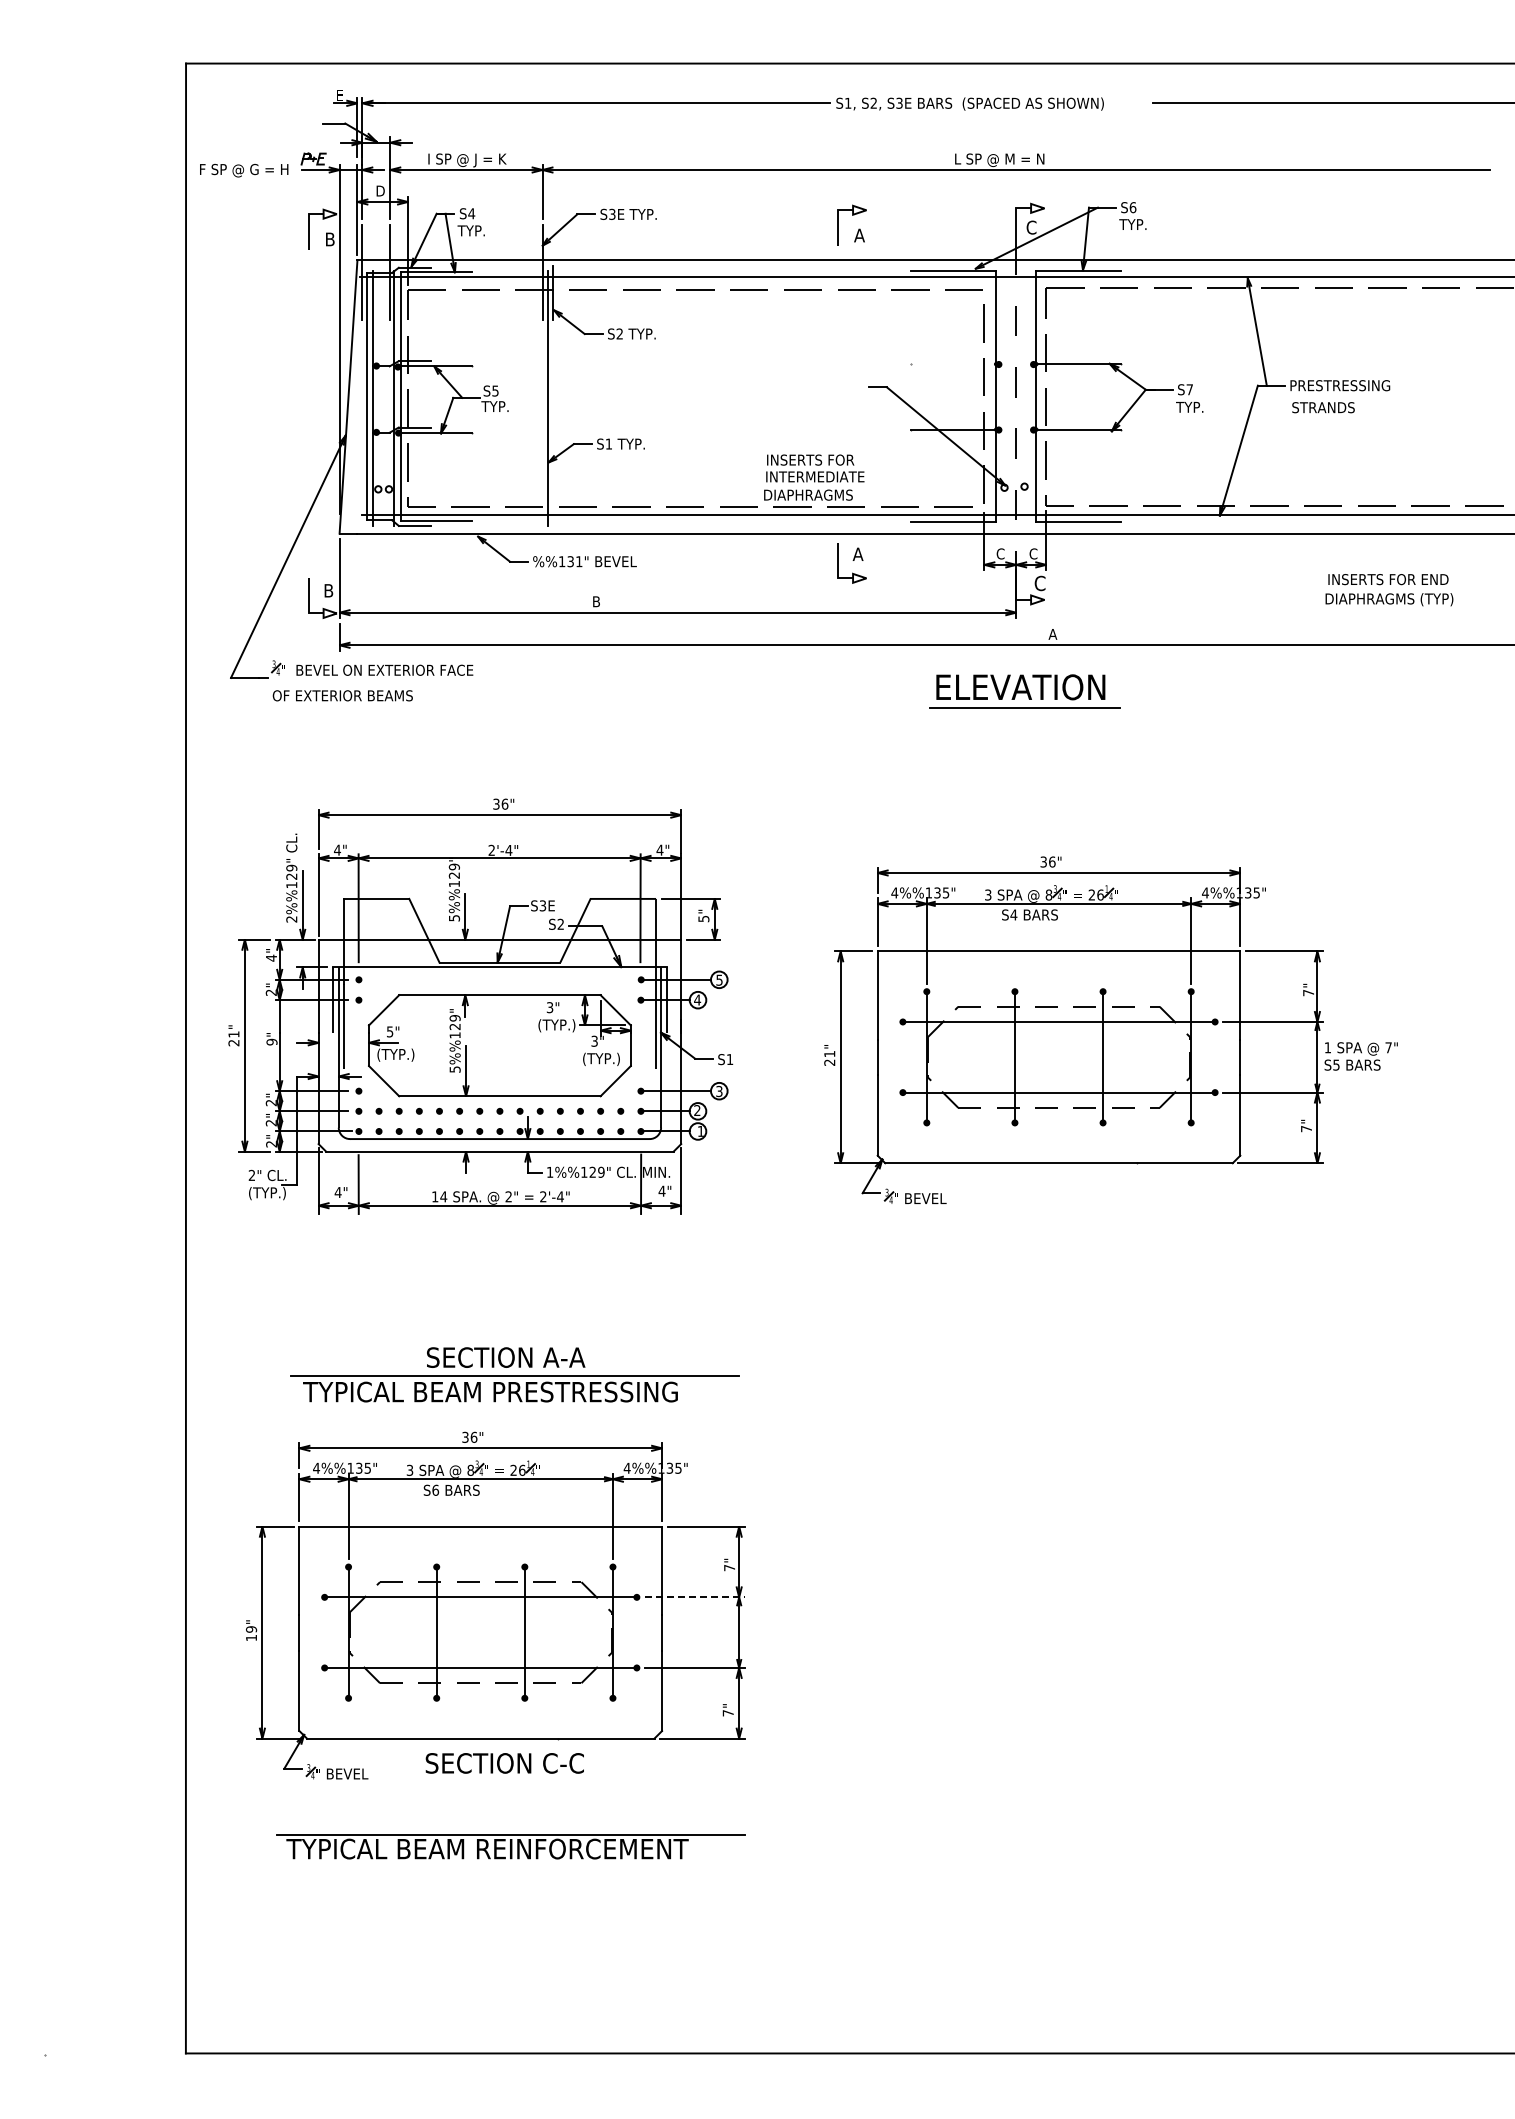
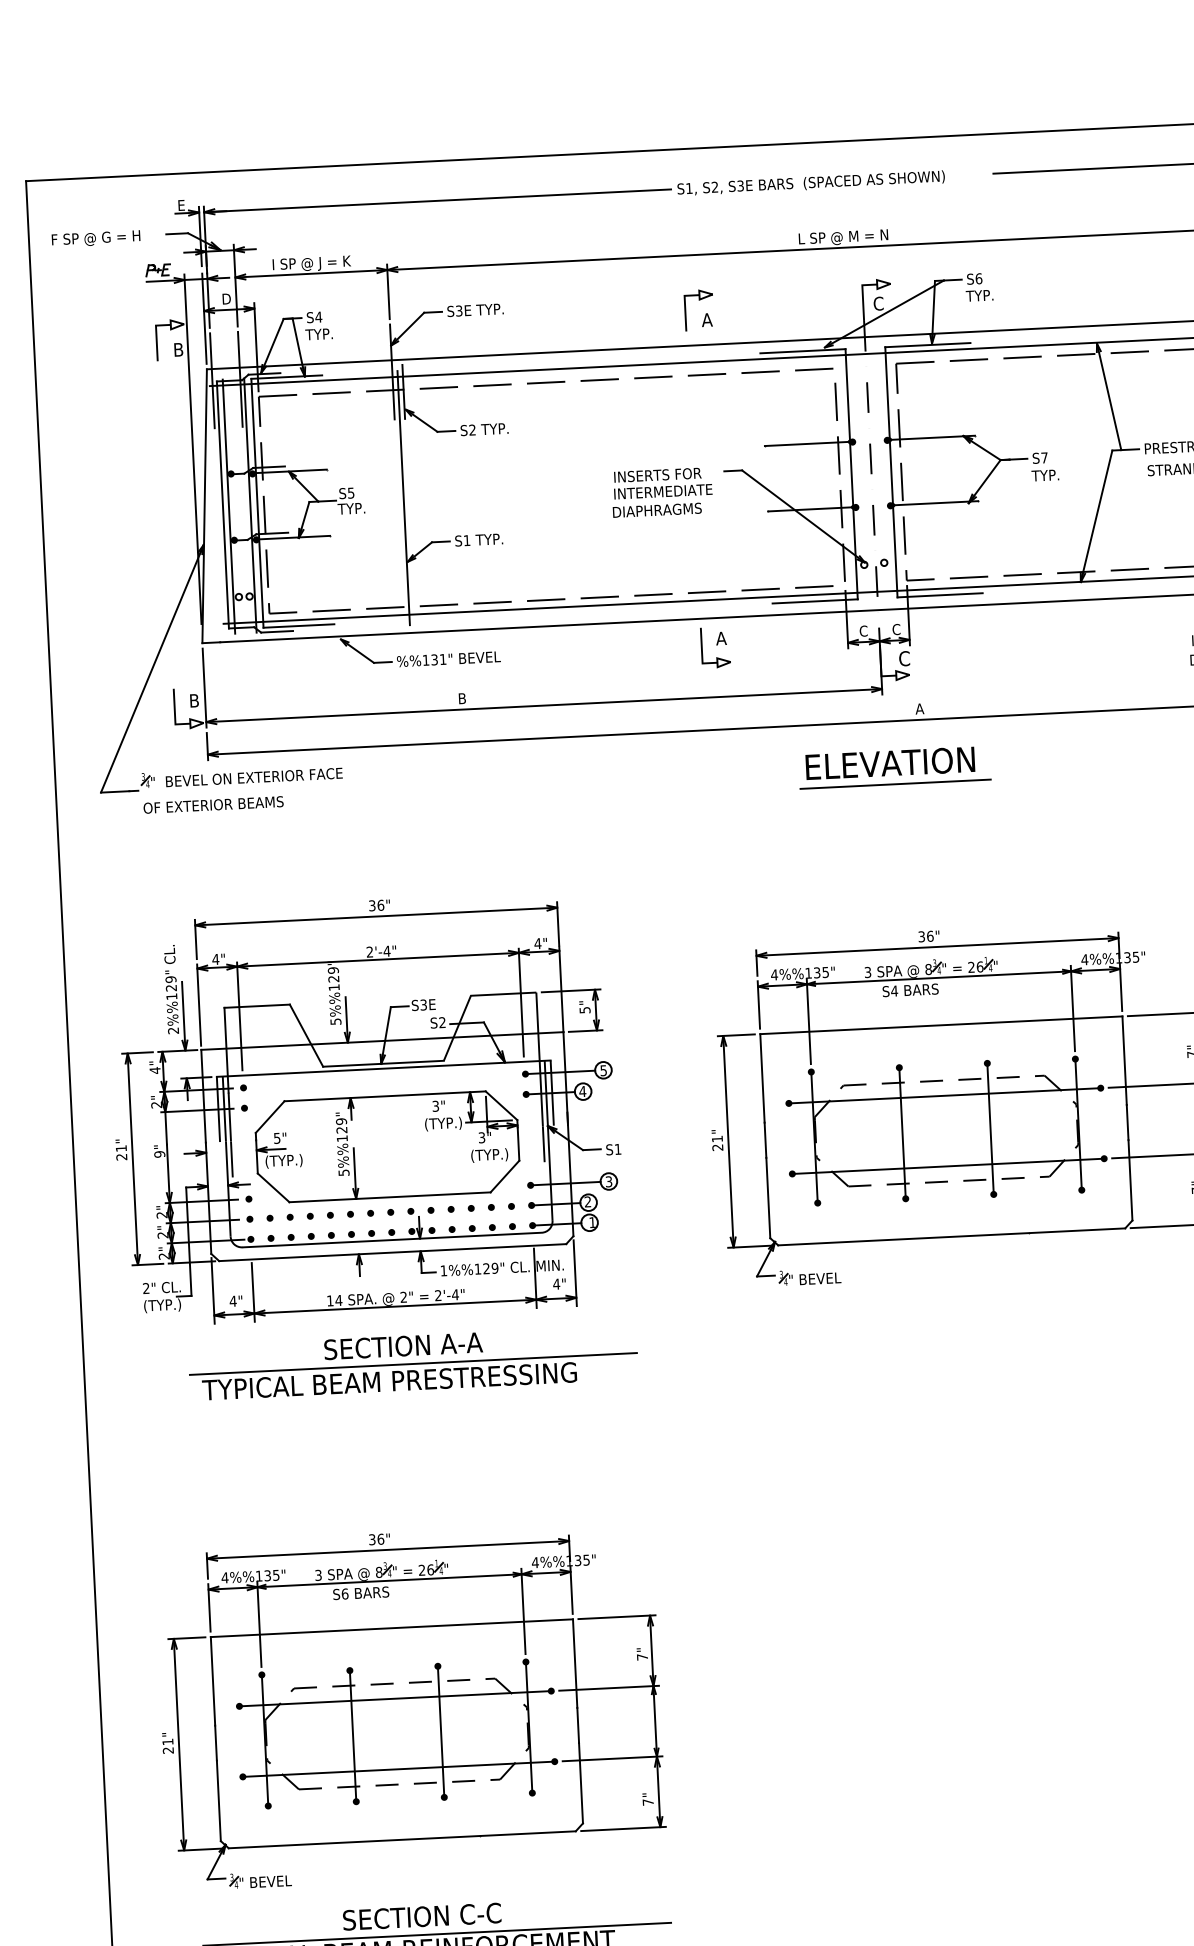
text: (244, 170) -> (96, 238), moved
line: (953, 364) -> (807, 444), added
text: (814, 477) -> (662, 492), moved
part: (514, 1374) -> (412, 1362), moved
line: (694, 1597) -> (608, 1688), dashed -> solid
text: (251, 1633) -> (168, 1746), 19" -> 21"
text: (504, 1763) -> (421, 1916), moved

